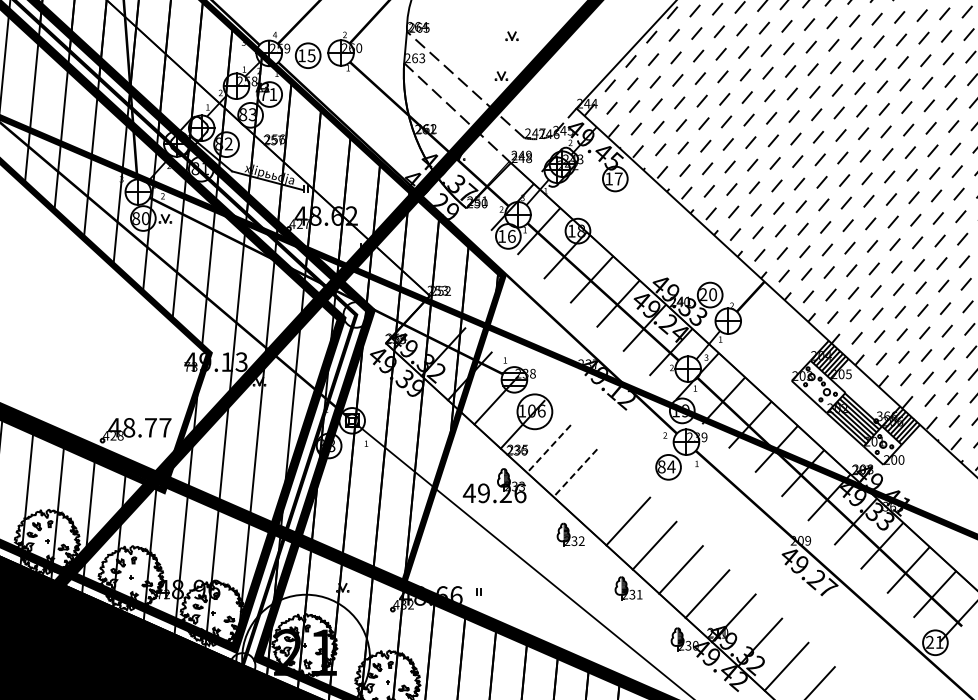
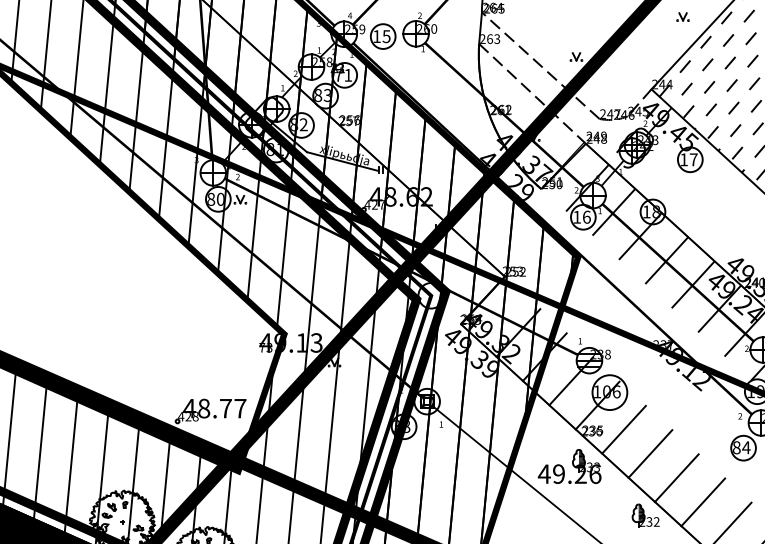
part: (511, 36) -> (682, 17), moved
line: (548, 449) -> (623, 430), dashed -> solid
line: (575, 473) -> (650, 454), dashed -> solid
line: (601, 497) -> (676, 478), added

